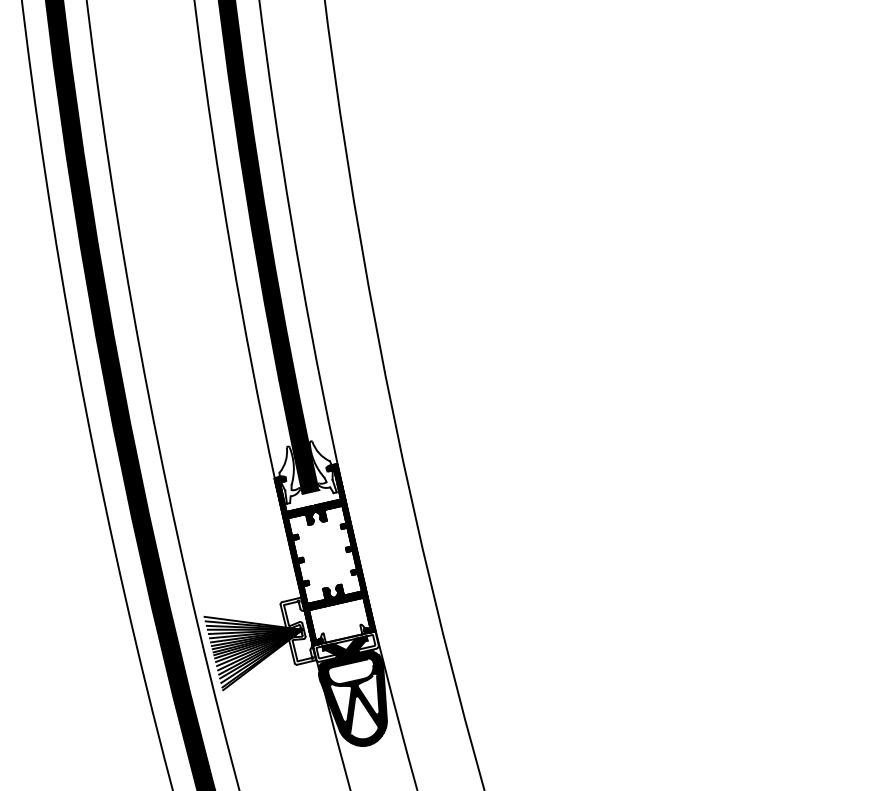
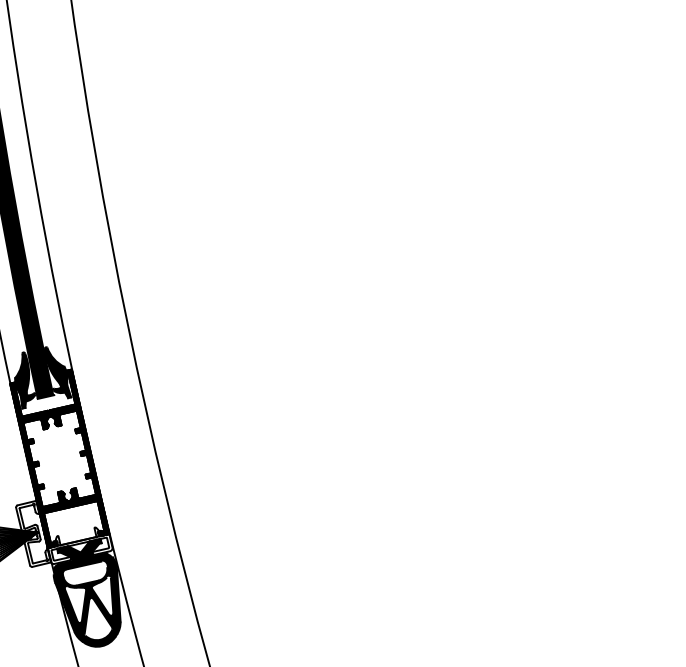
fill: (322, 467) -> (57, 372), added
fill: (289, 474) -> (24, 379), added

